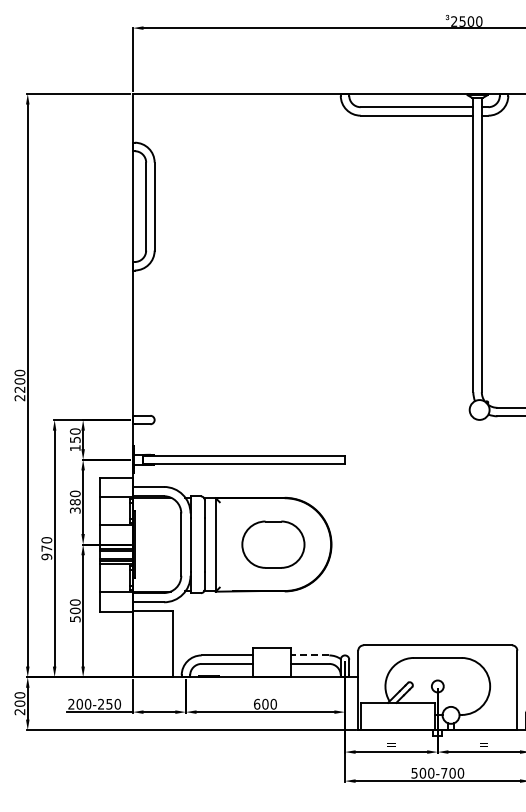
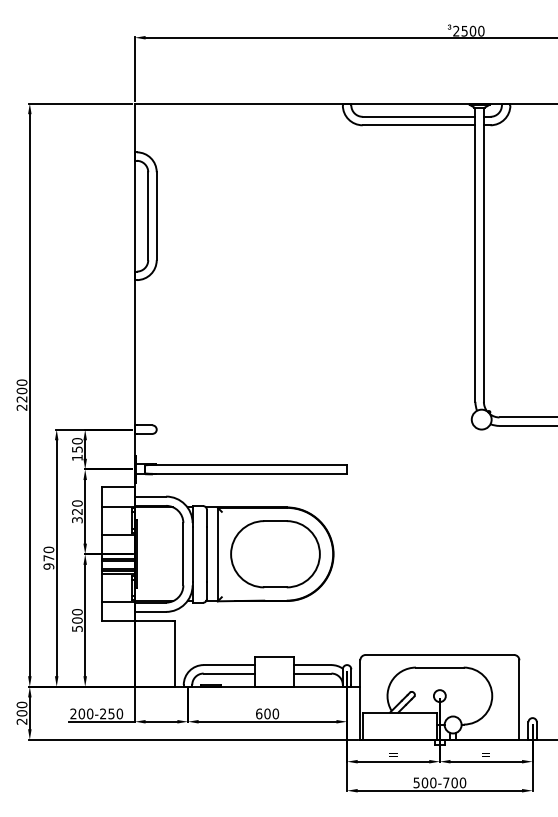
text: (75, 501) -> (77, 511), 380 -> 320
part: (273, 544) -> (275, 554), size x1.43
line: (310, 655) -> (312, 665), dashed -> solid

